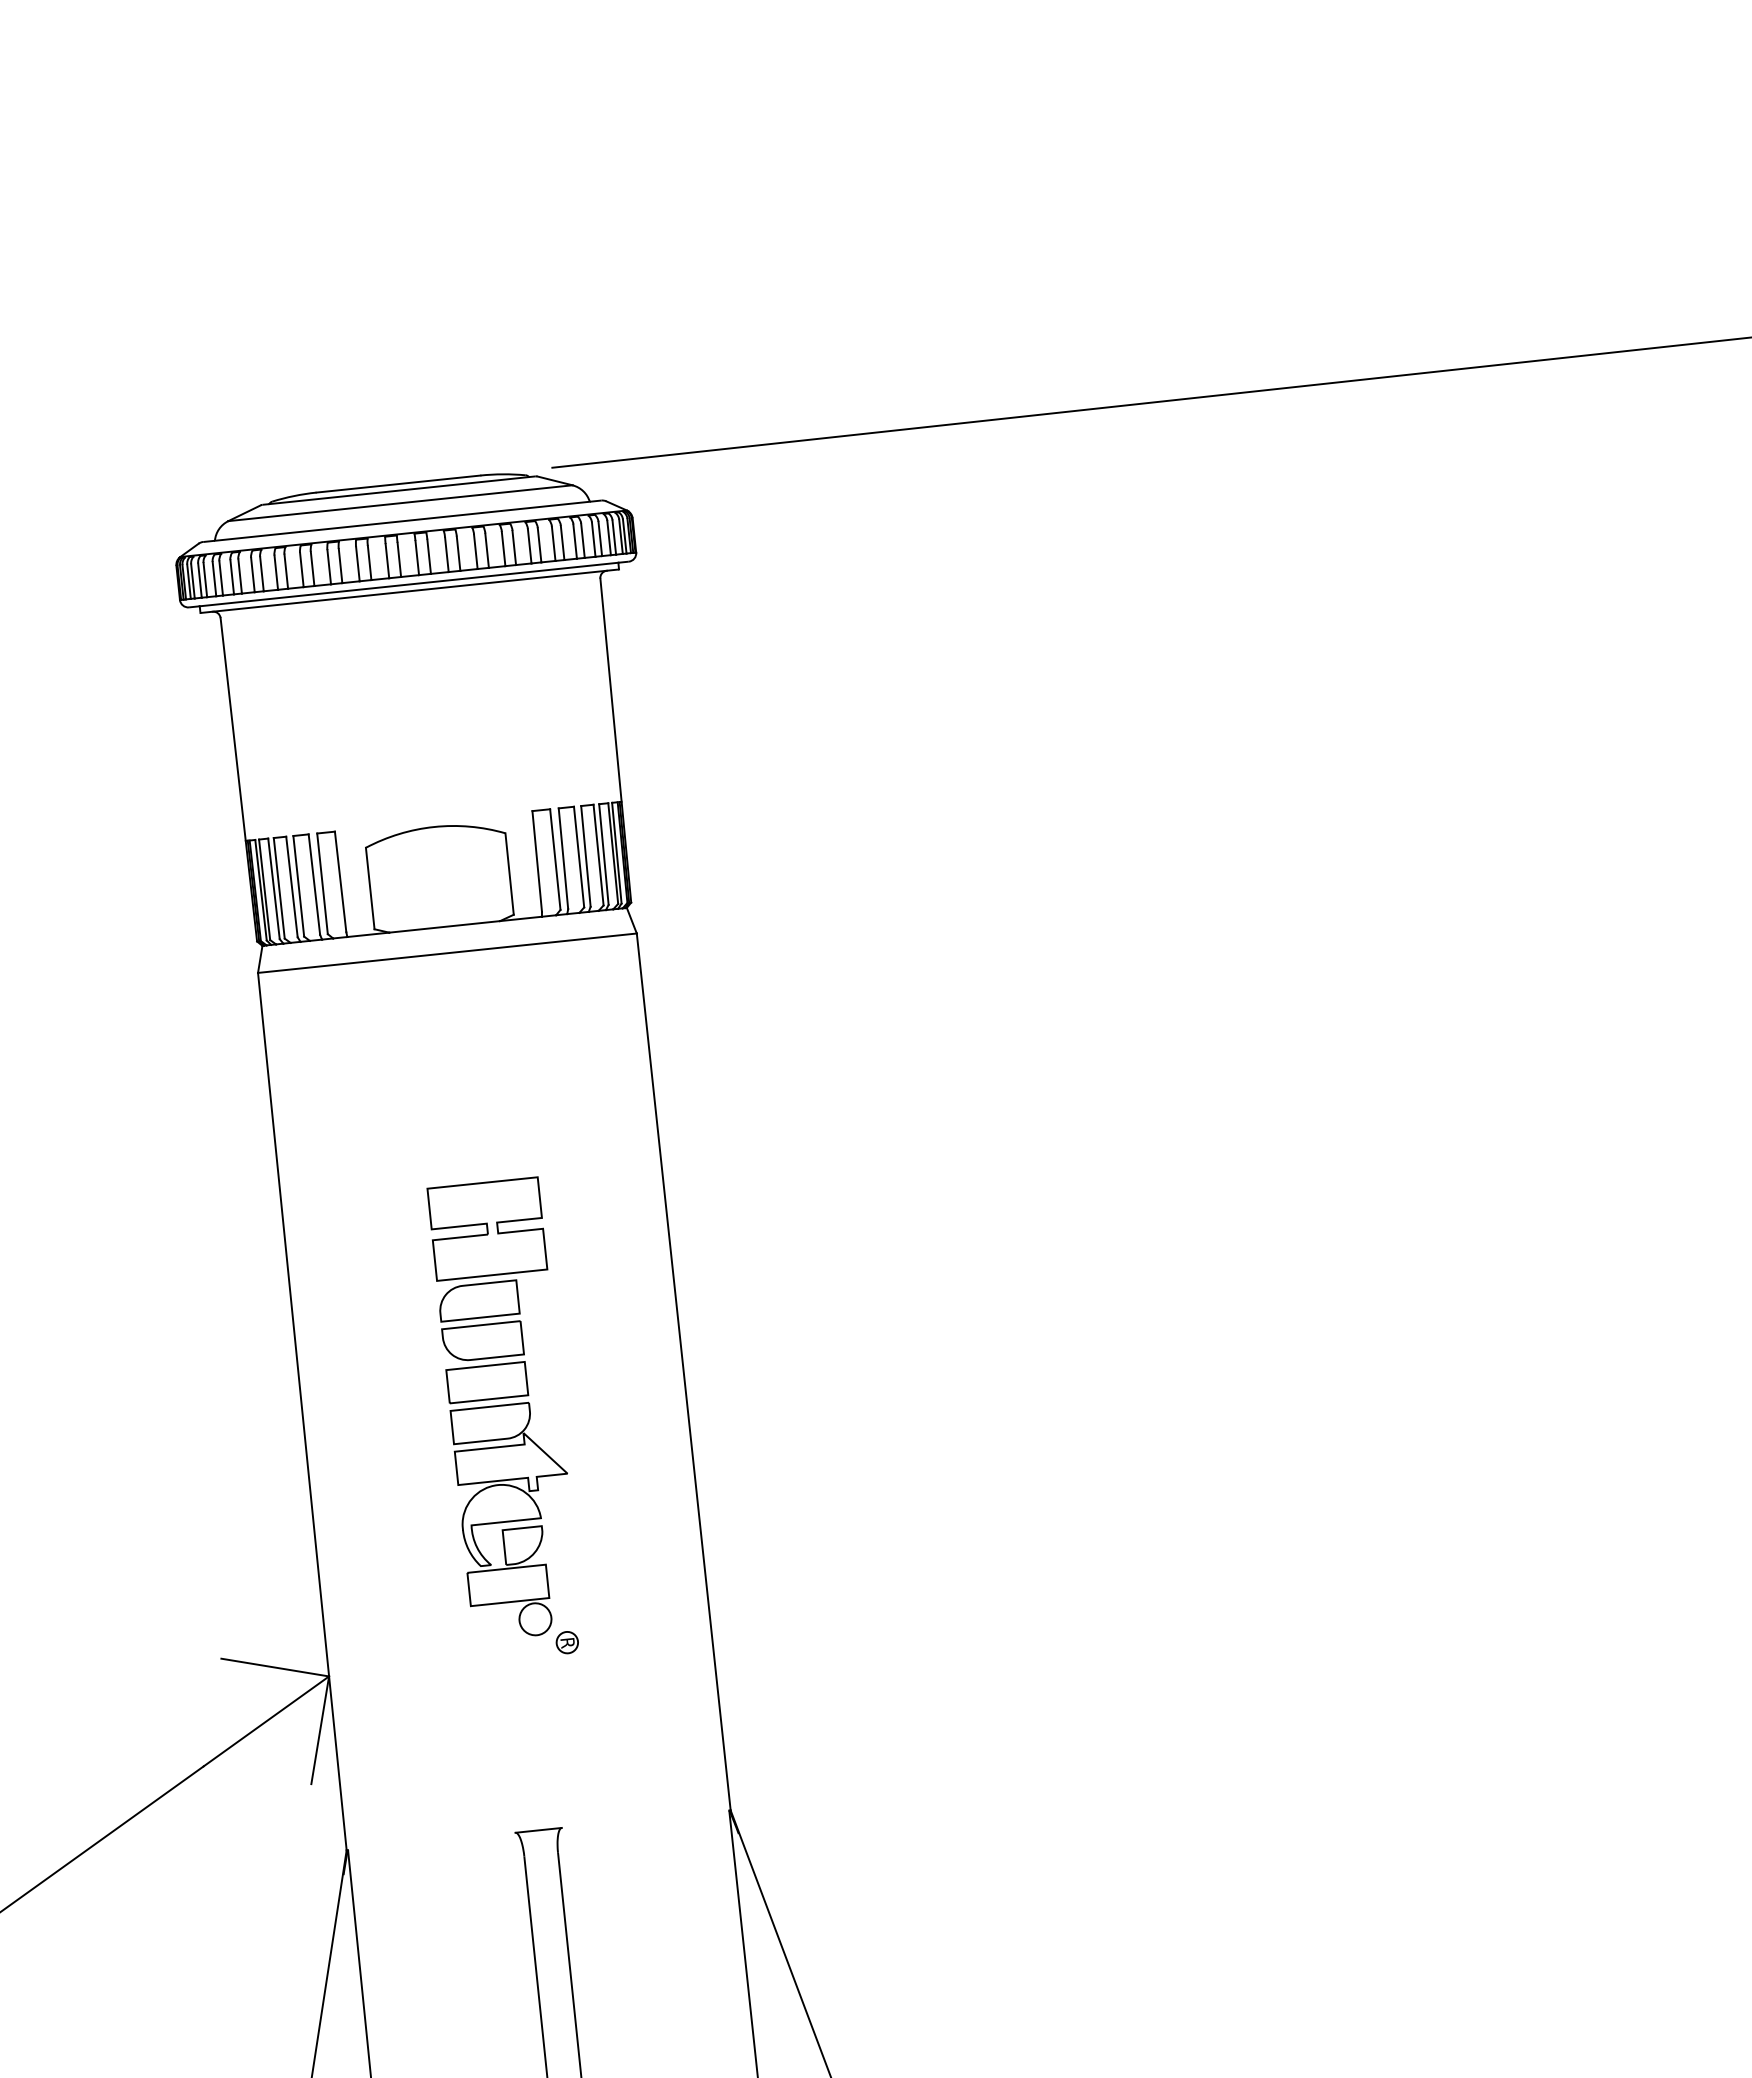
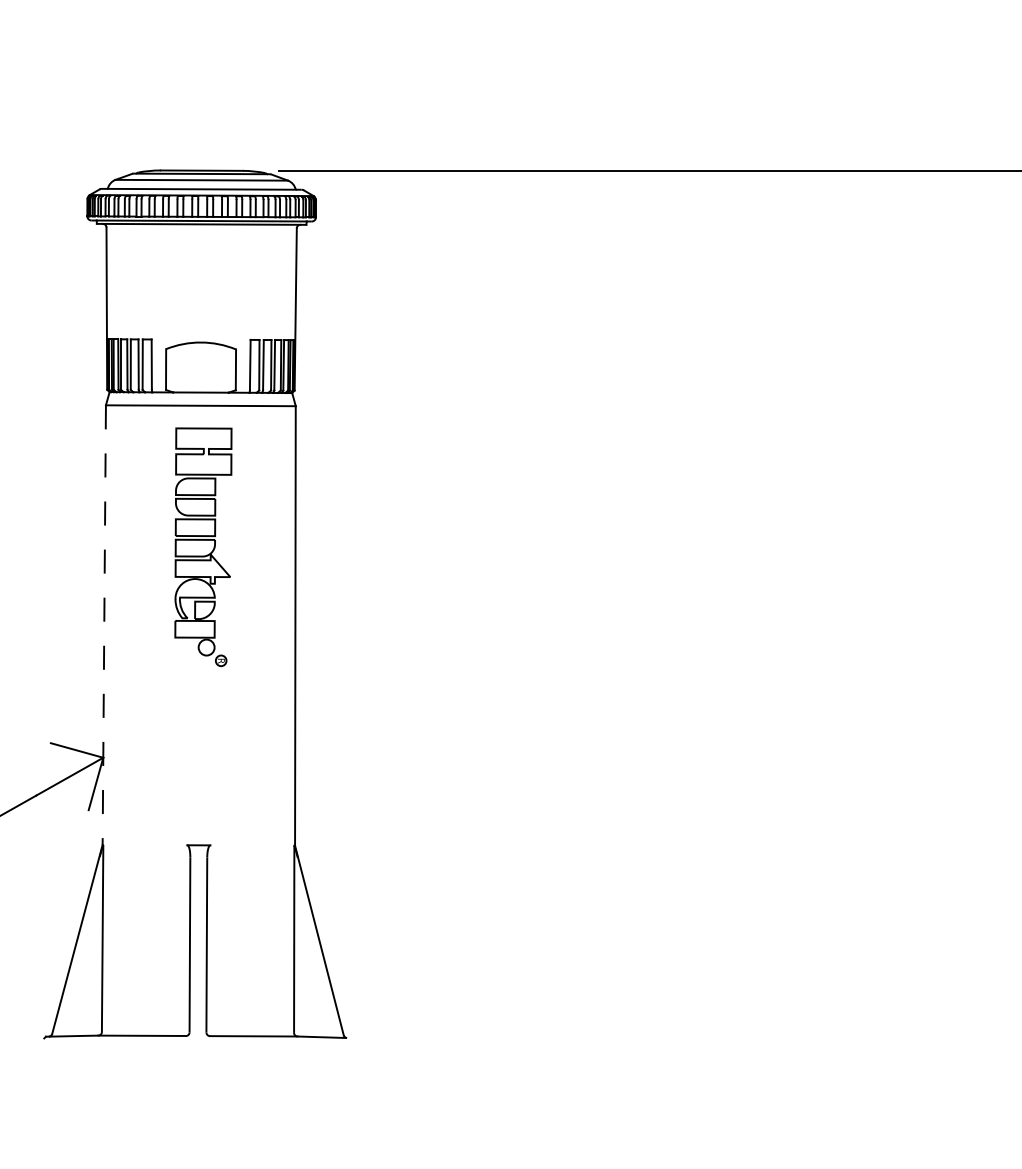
line: (302, 1412) -> (104, 625), solid -> dashed
part: (507, 1420) -> (203, 547), moved

